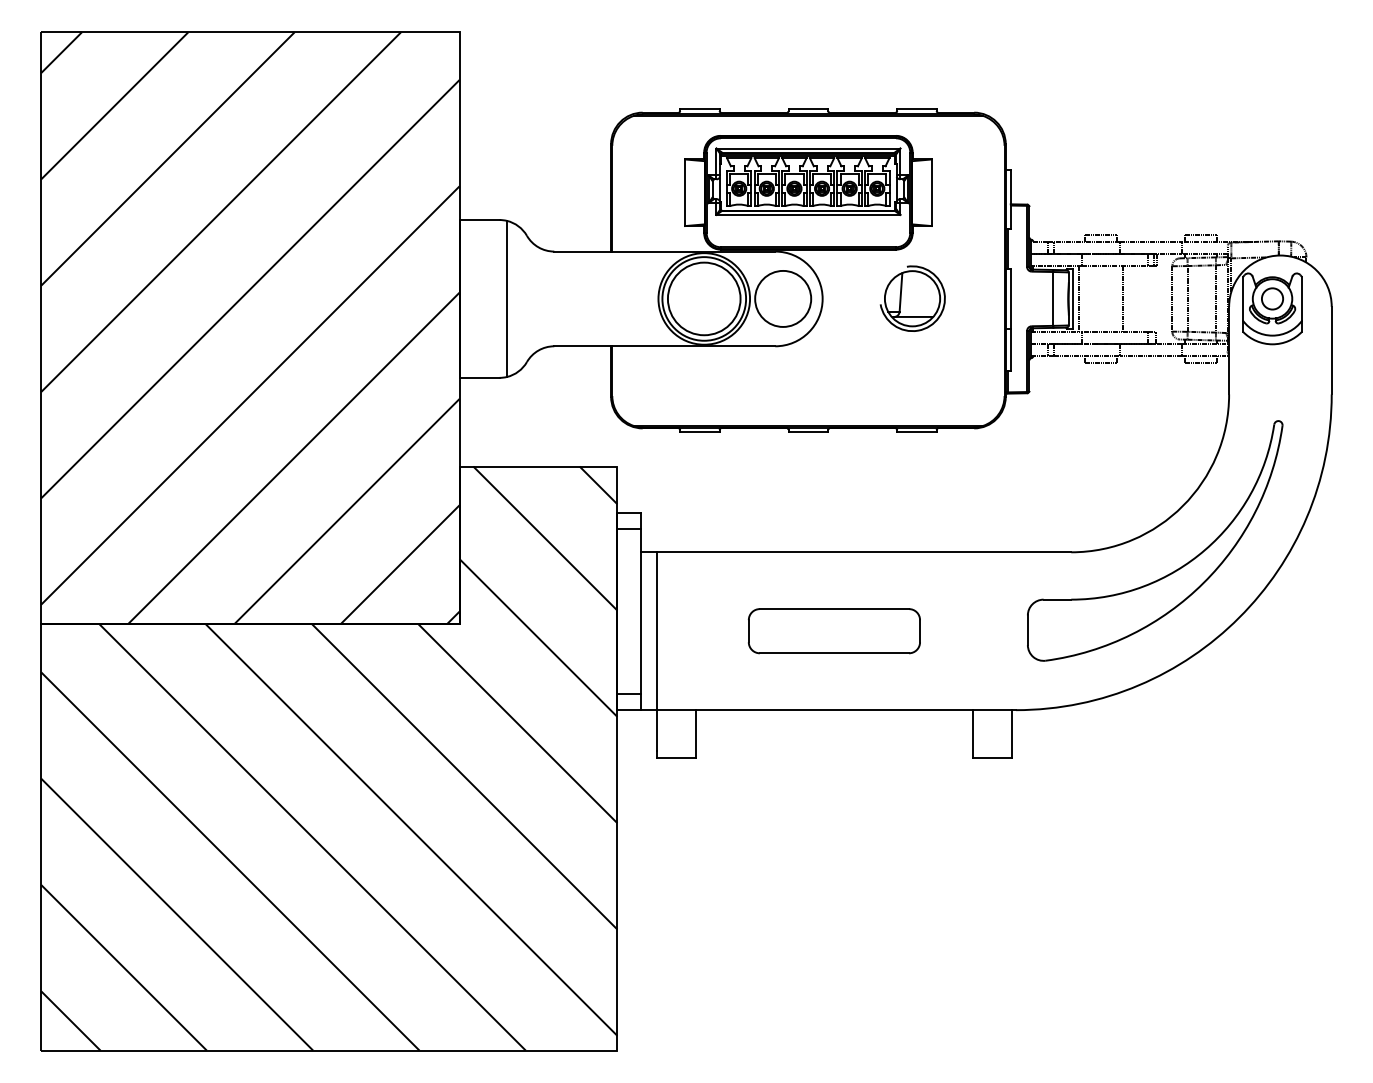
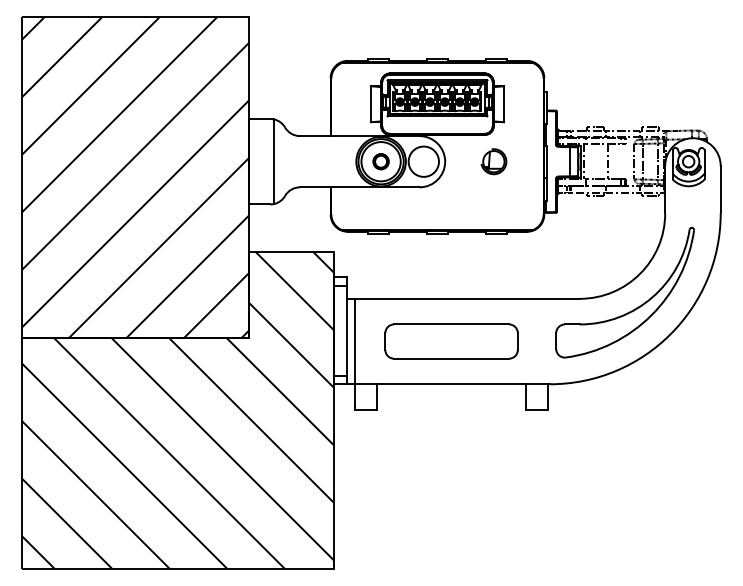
part: (703, 298) -> (380, 161), added
part: (911, 298) -> (493, 161), size x0.71
part: (834, 631) -> (451, 341), size x1.43

